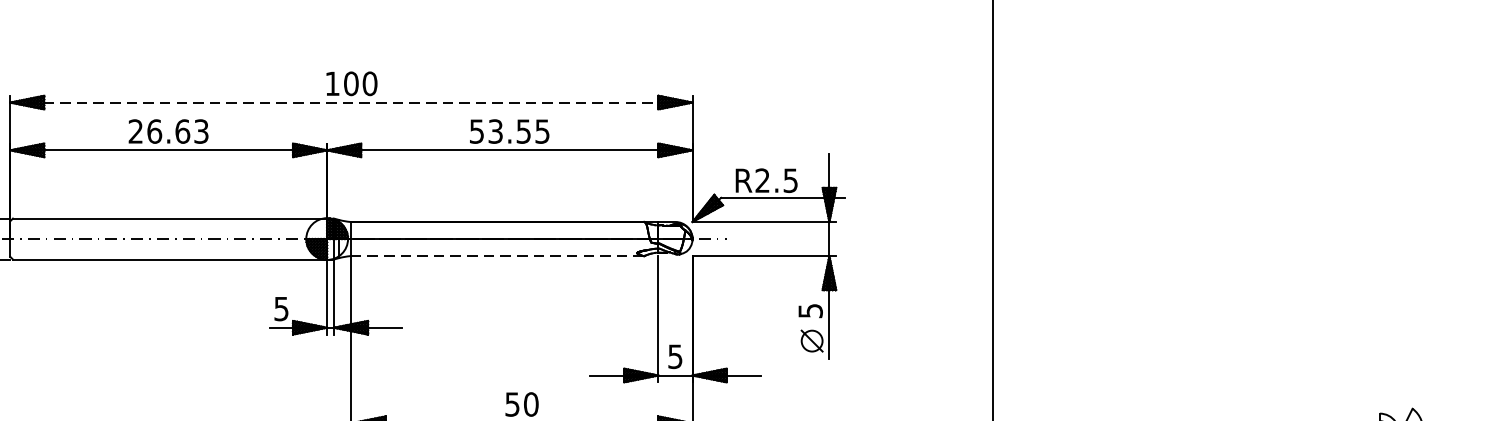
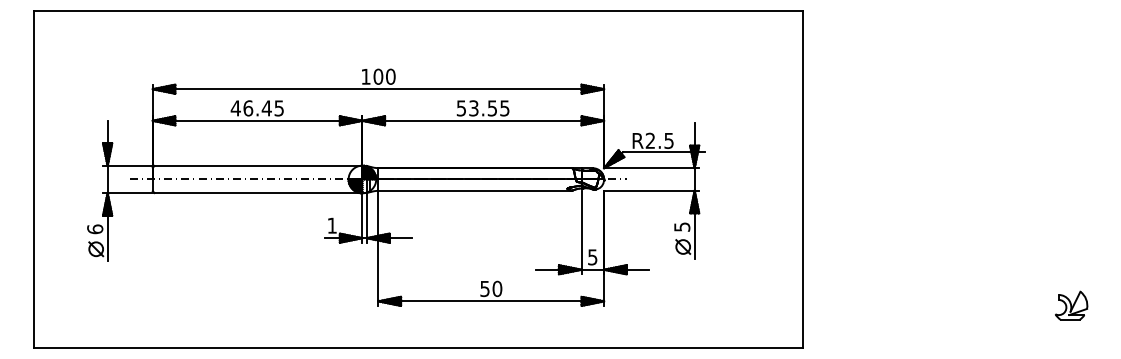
line: (351, 103) -> (378, 89), dashed -> solid
text: (167, 131) -> (256, 108), 26.63 -> 46.45
line: (496, 255) -> (474, 190), dashed -> solid
text: (280, 308) -> (331, 225), 5 -> 1

